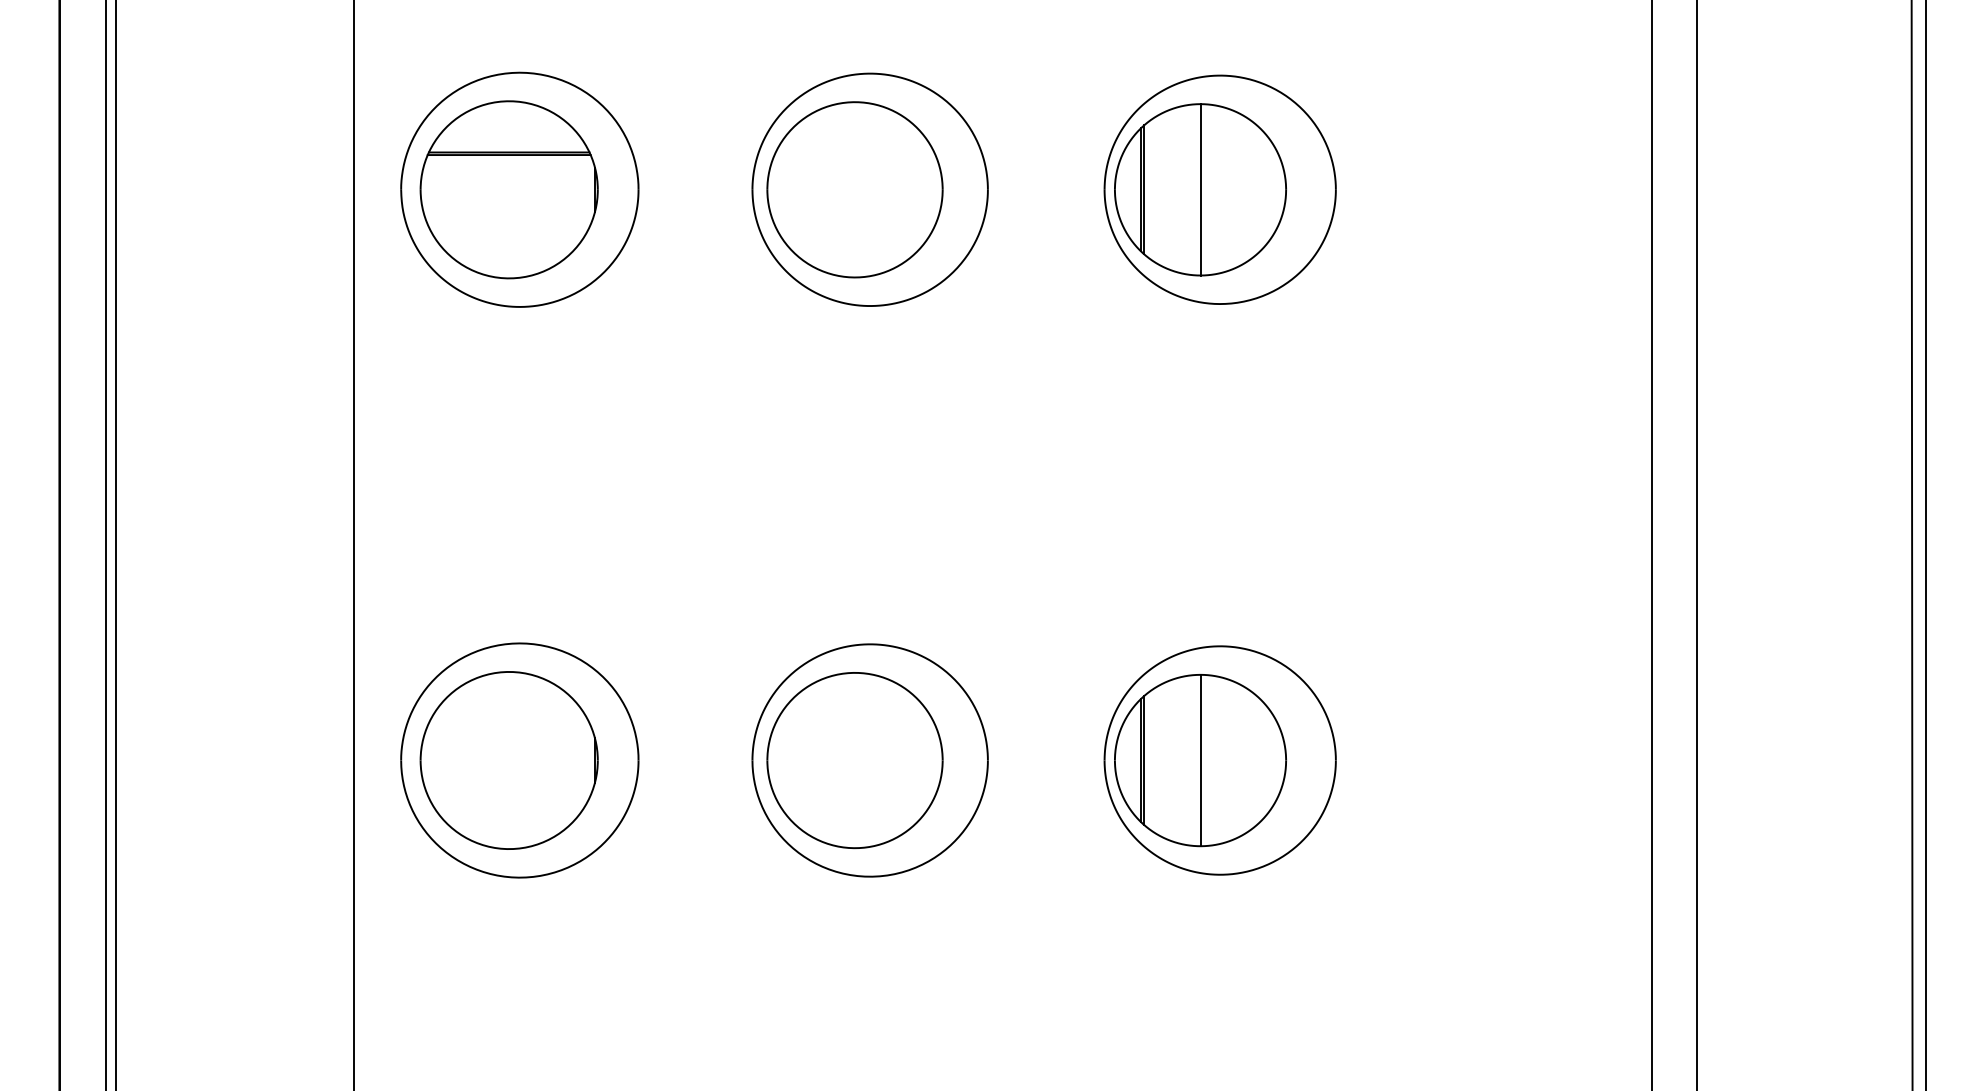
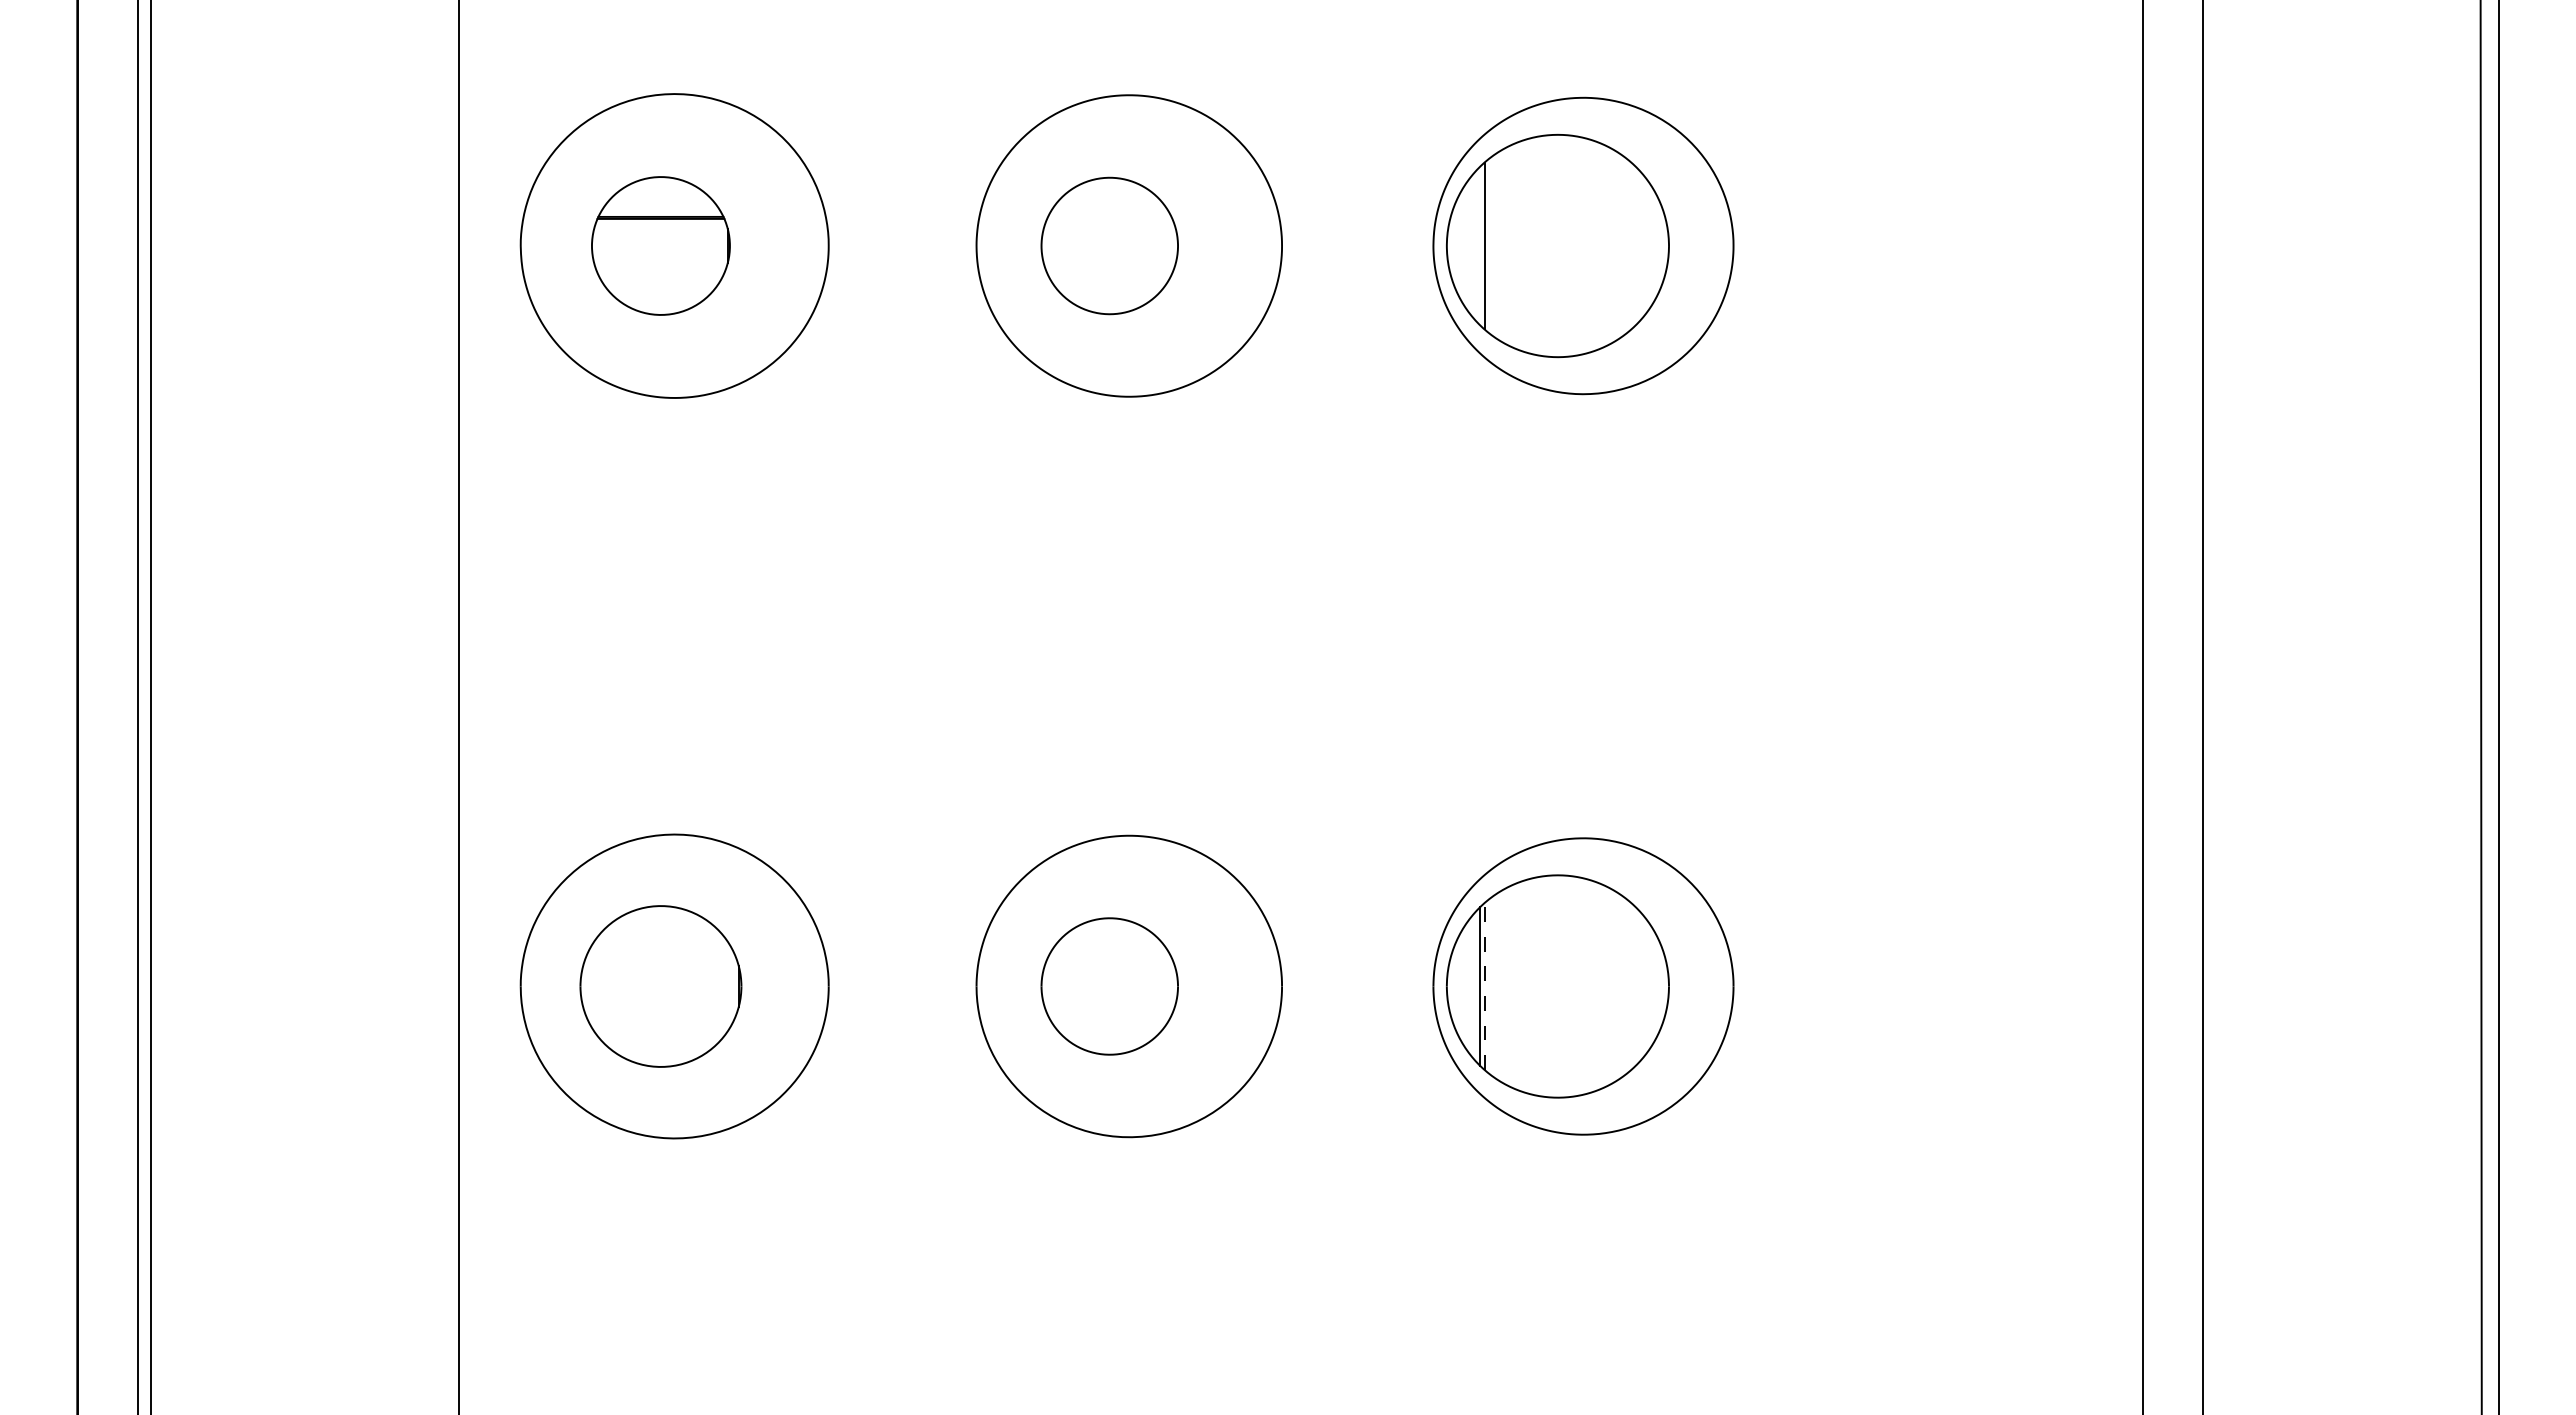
part: (508, 189) -> (660, 245), size x0.6
part: (854, 189) -> (1109, 245), size x0.6
line: (1140, 189) -> (1480, 245), removed
line: (1201, 189) -> (1559, 245), removed
part: (508, 760) -> (660, 986), size x0.7
part: (854, 760) -> (1109, 986), size x0.6
line: (1143, 760) -> (1484, 986), solid -> dashed
line: (1201, 760) -> (1559, 986), removed

